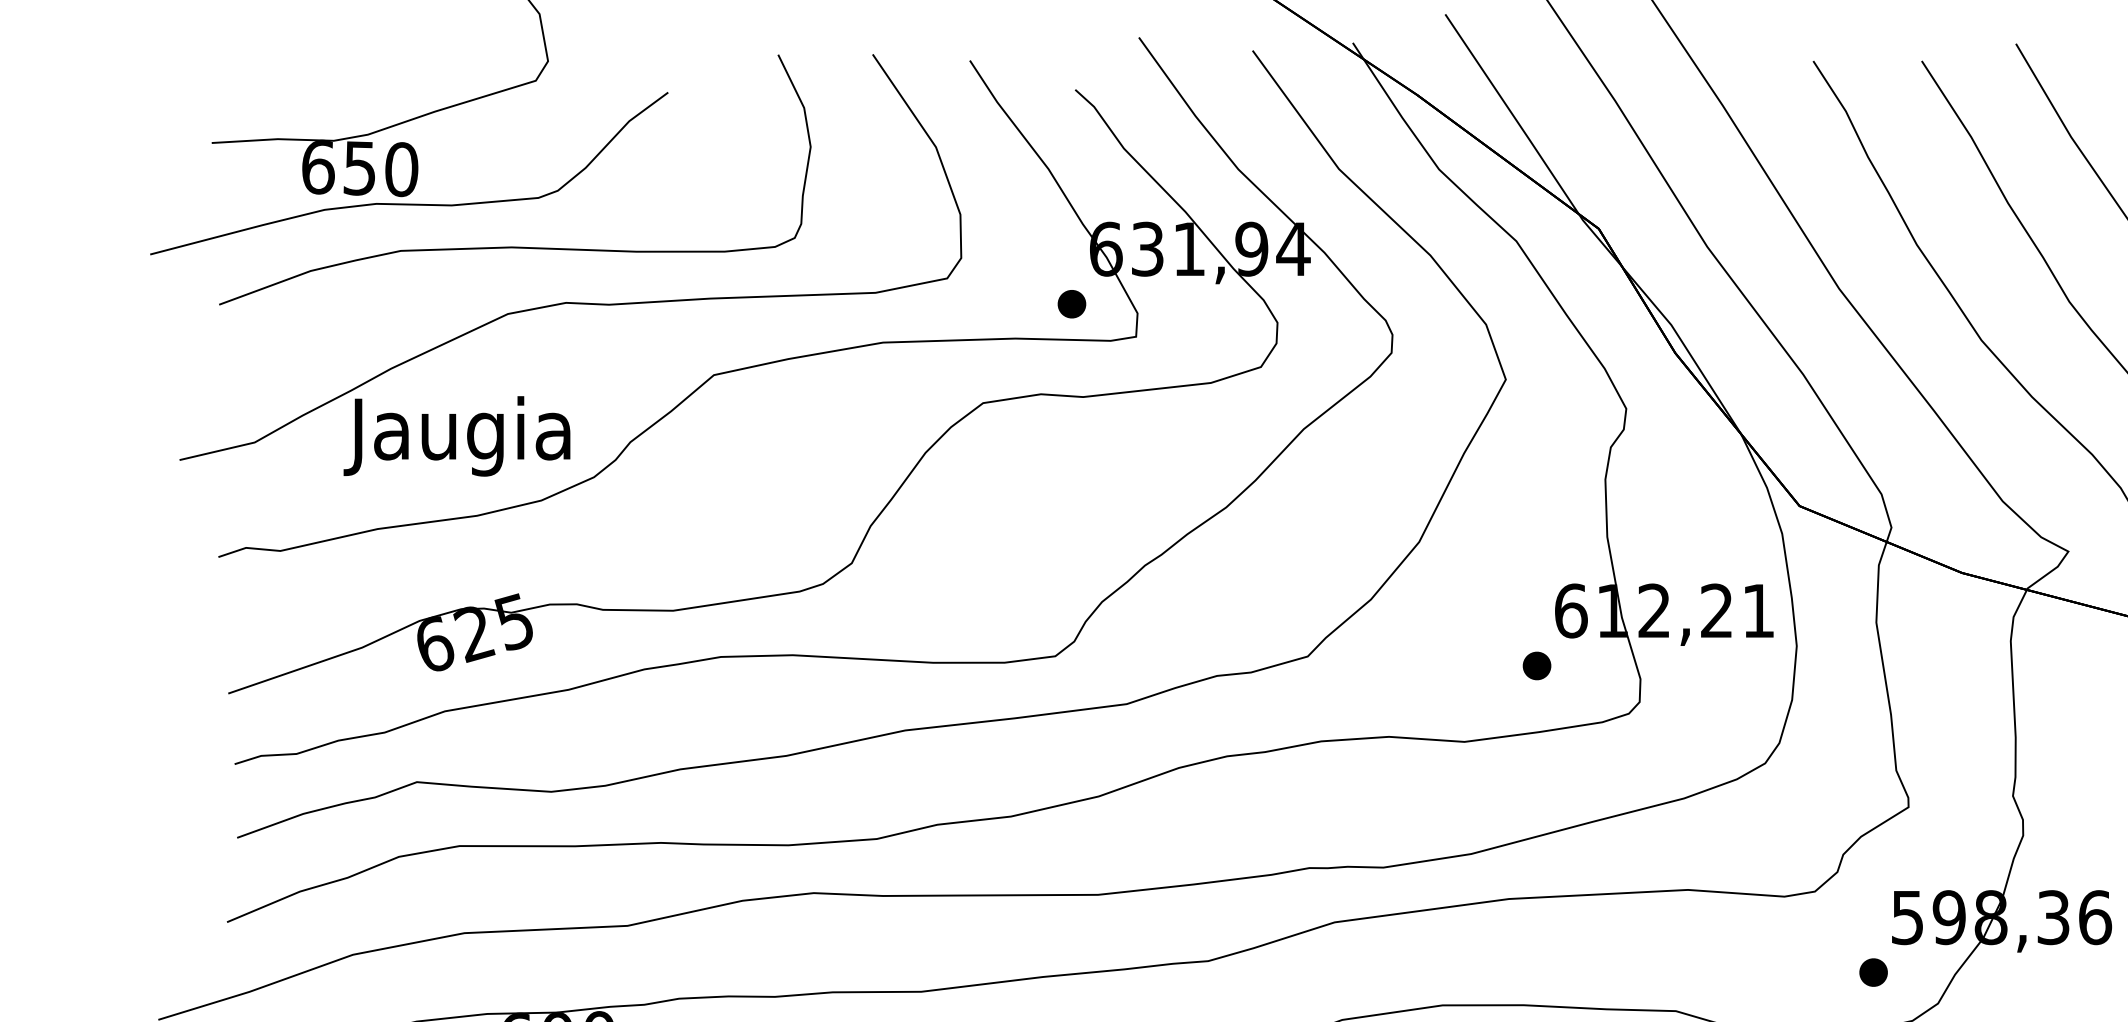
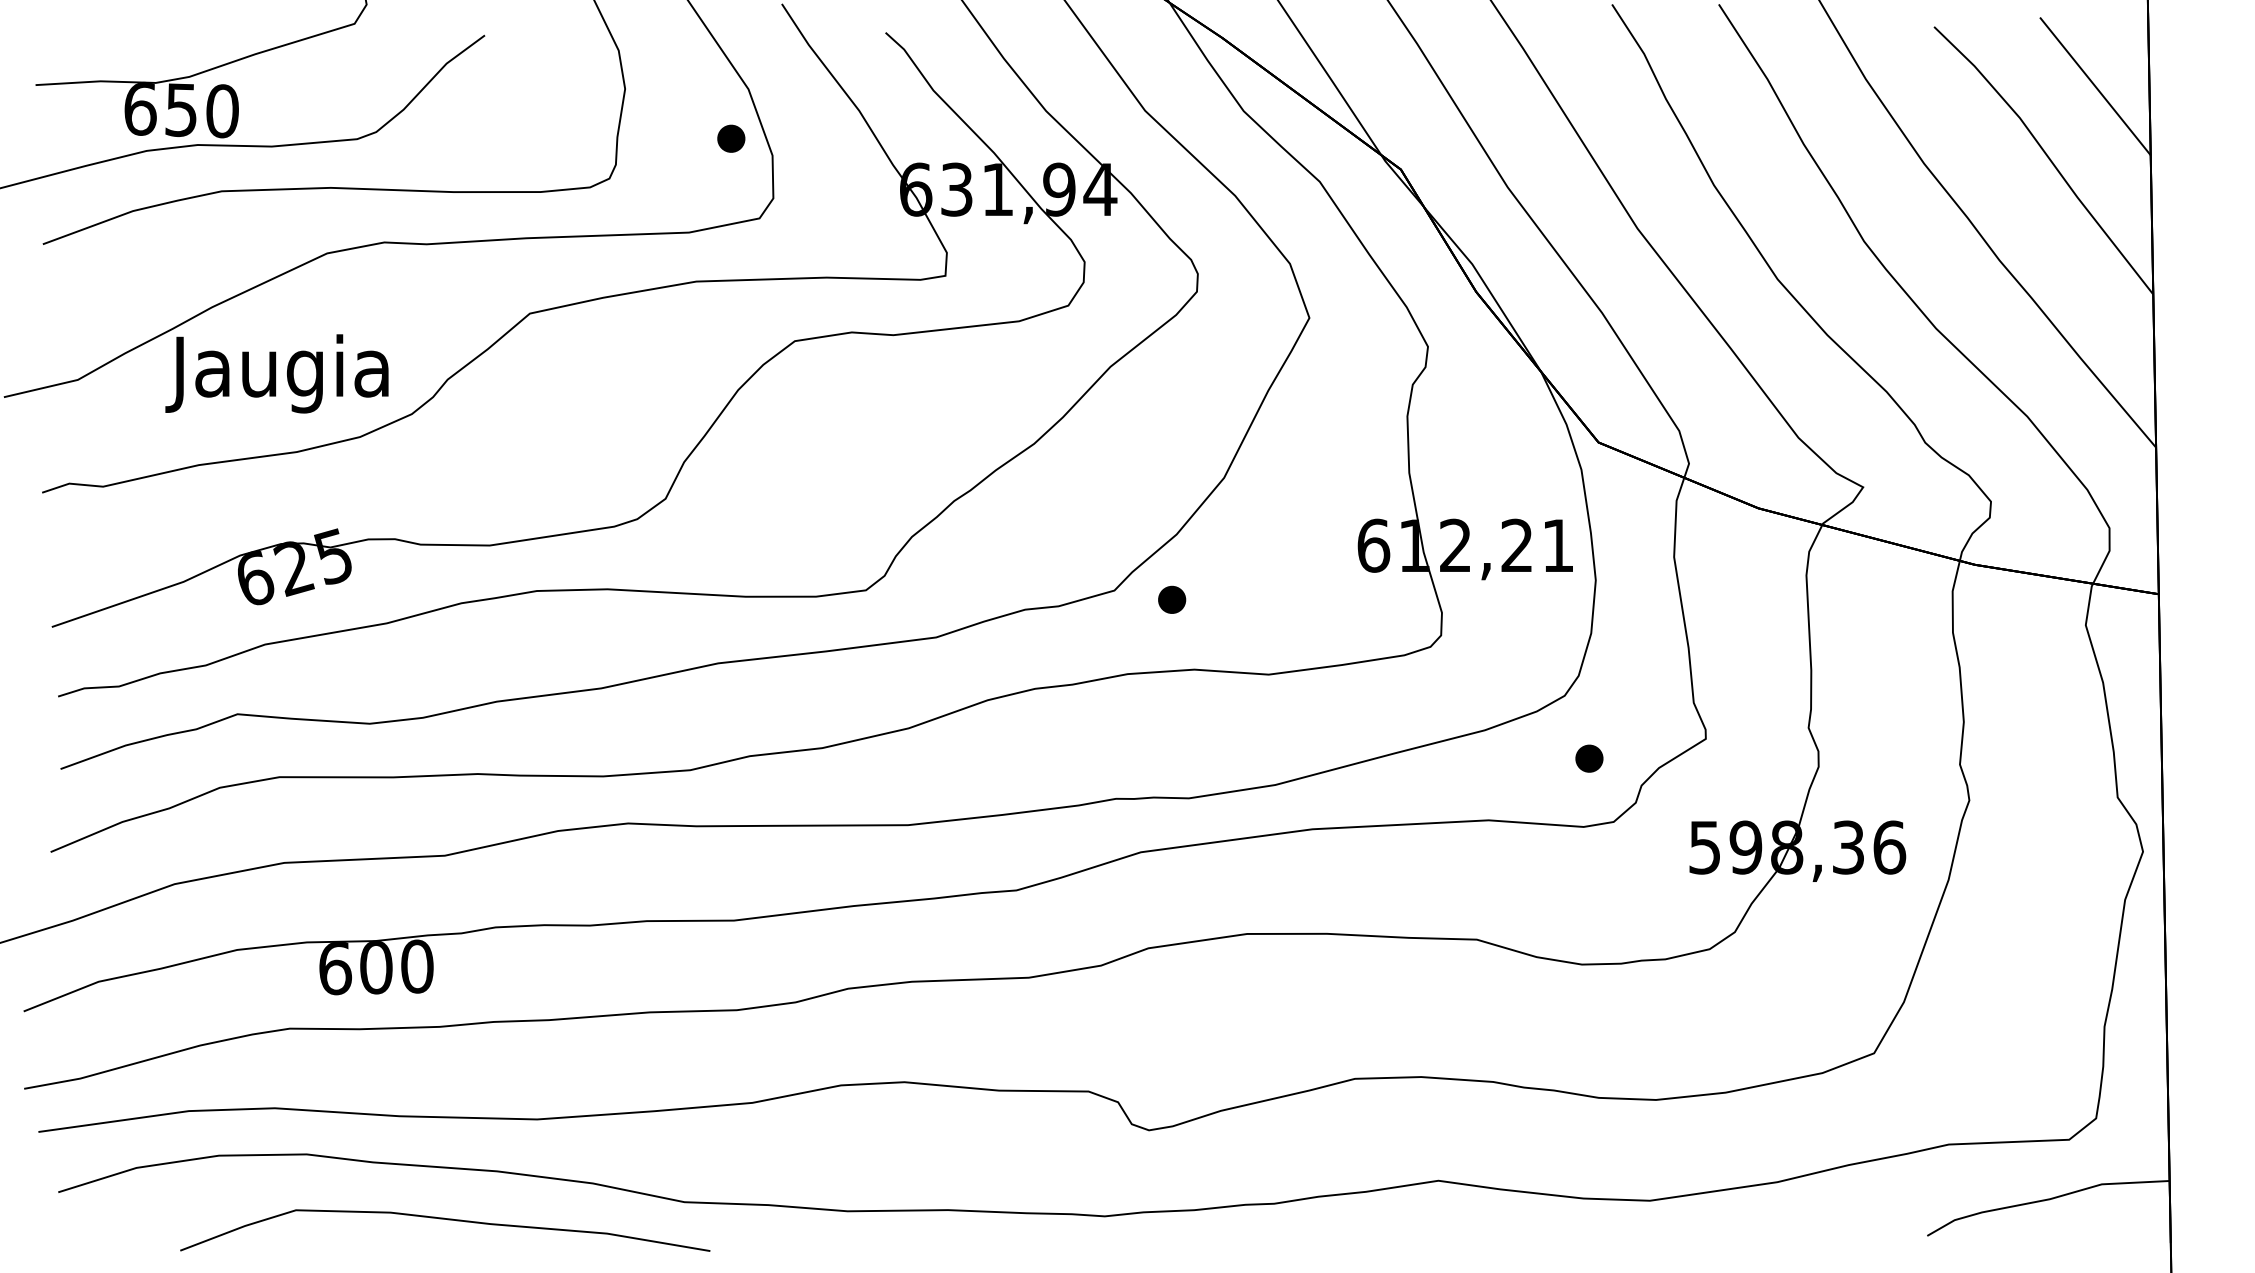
part: (1072, 303) -> (731, 138), moved
part: (1537, 665) -> (1172, 599), moved
part: (1873, 972) -> (1589, 758), moved

